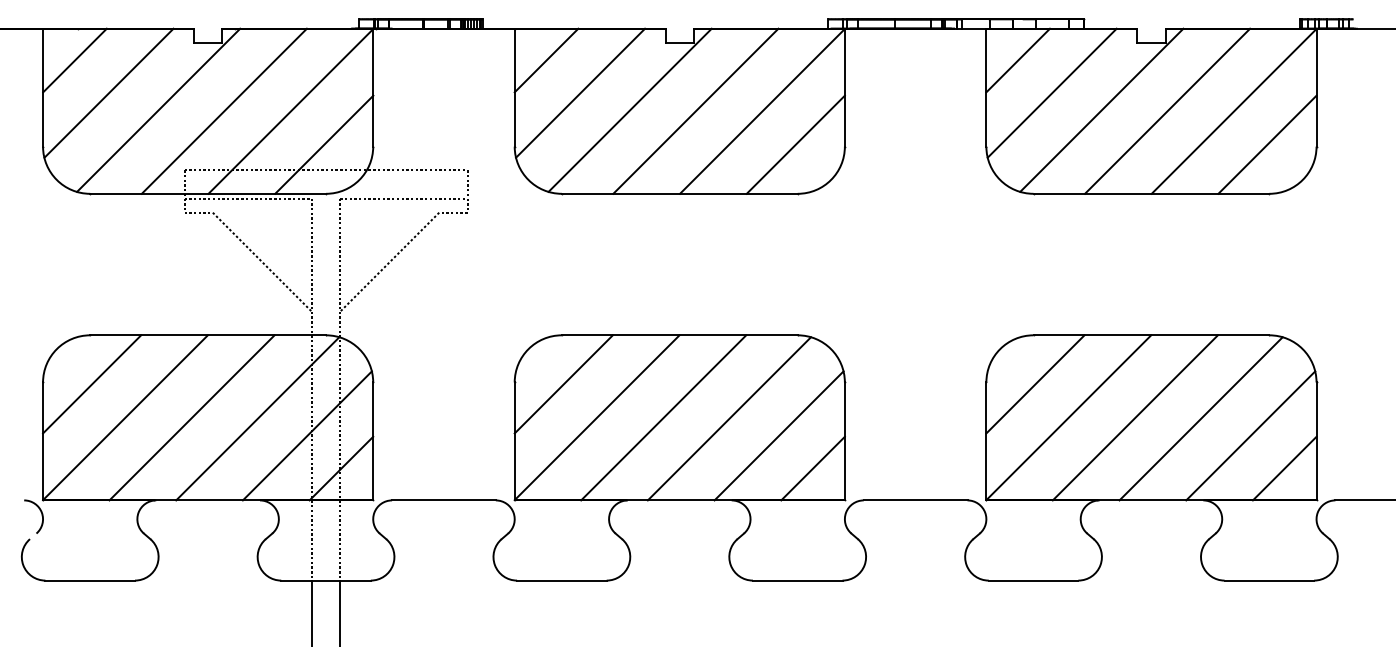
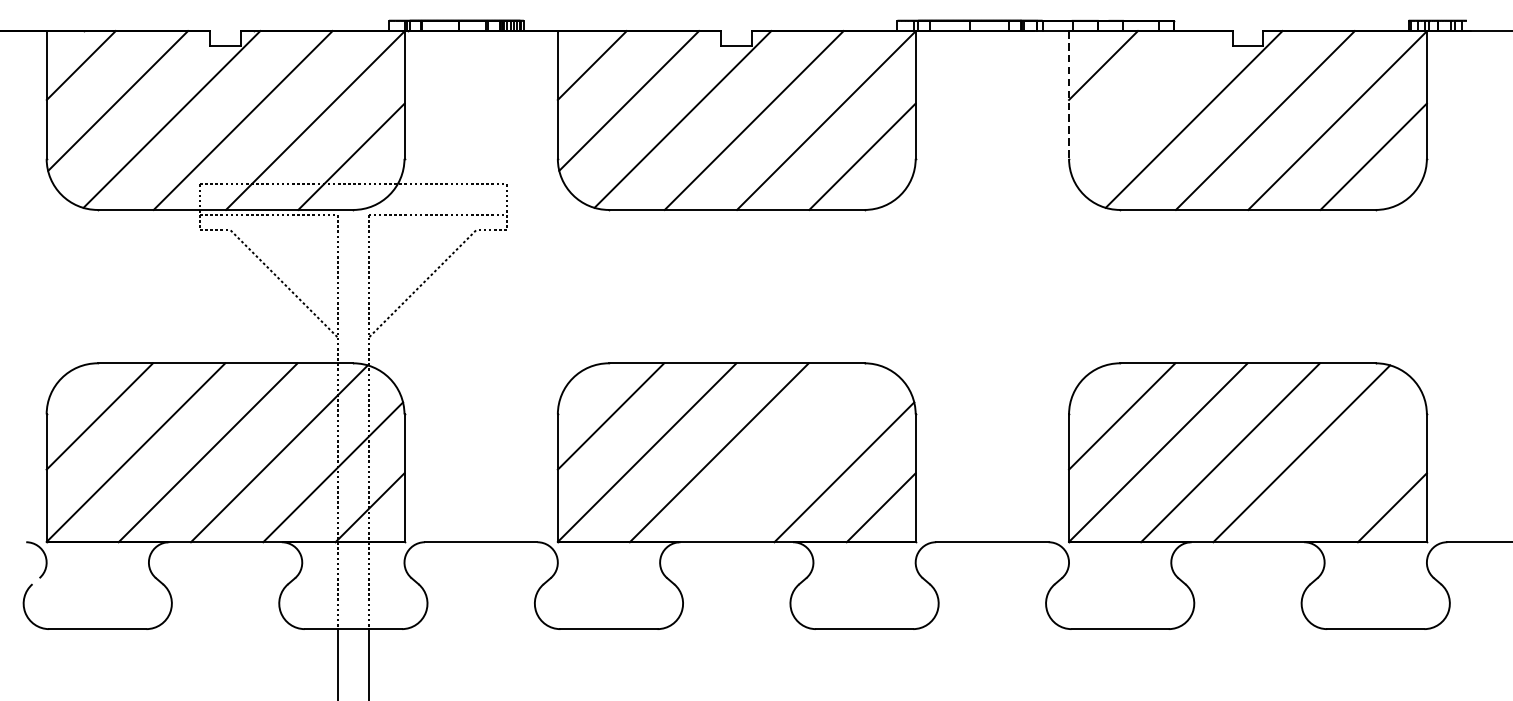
line: (986, 87) -> (1069, 94), solid -> dashed
line: (1051, 92) -> (1139, 100), removed
line: (729, 418) -> (790, 453), removed
line: (1250, 435) -> (1355, 471), removed

